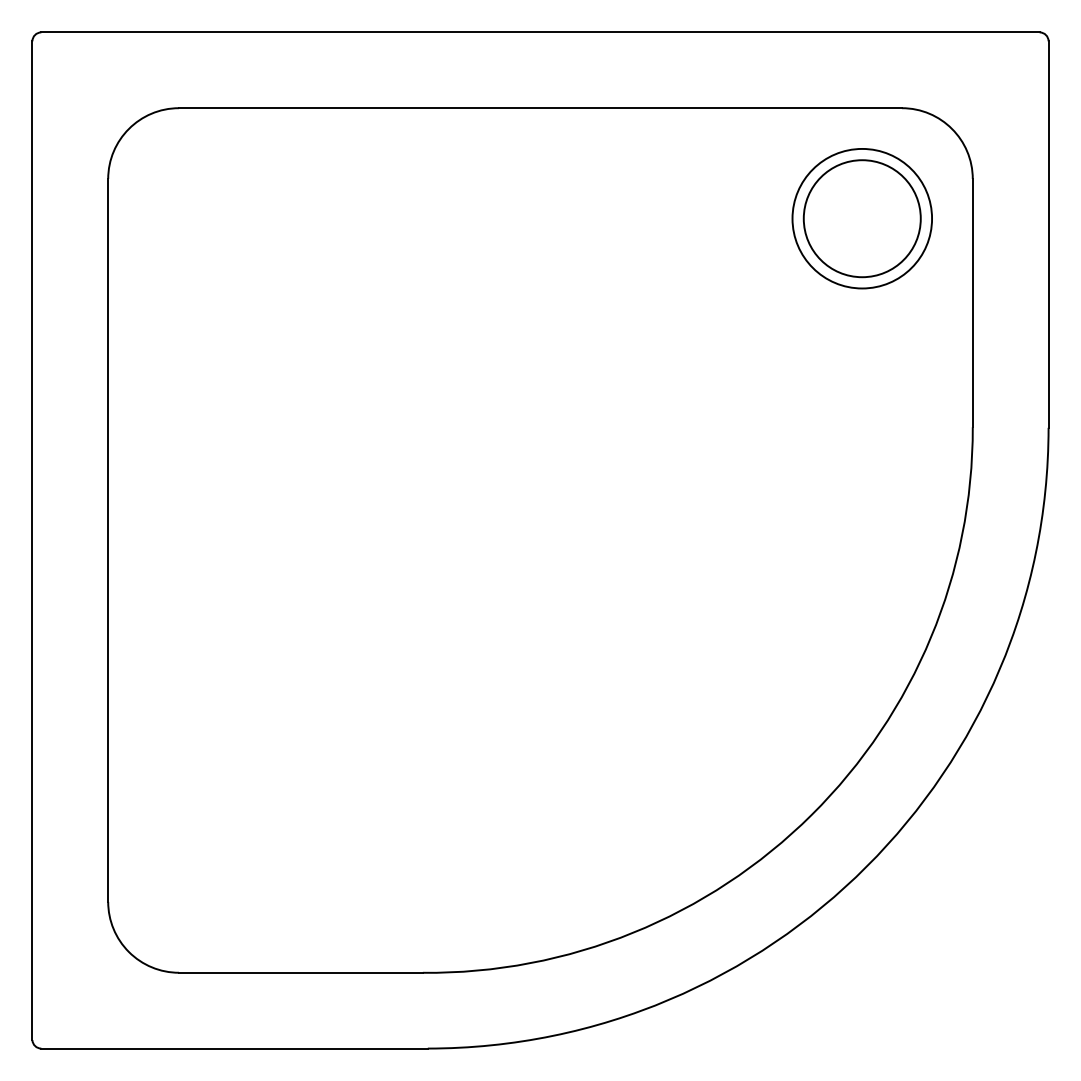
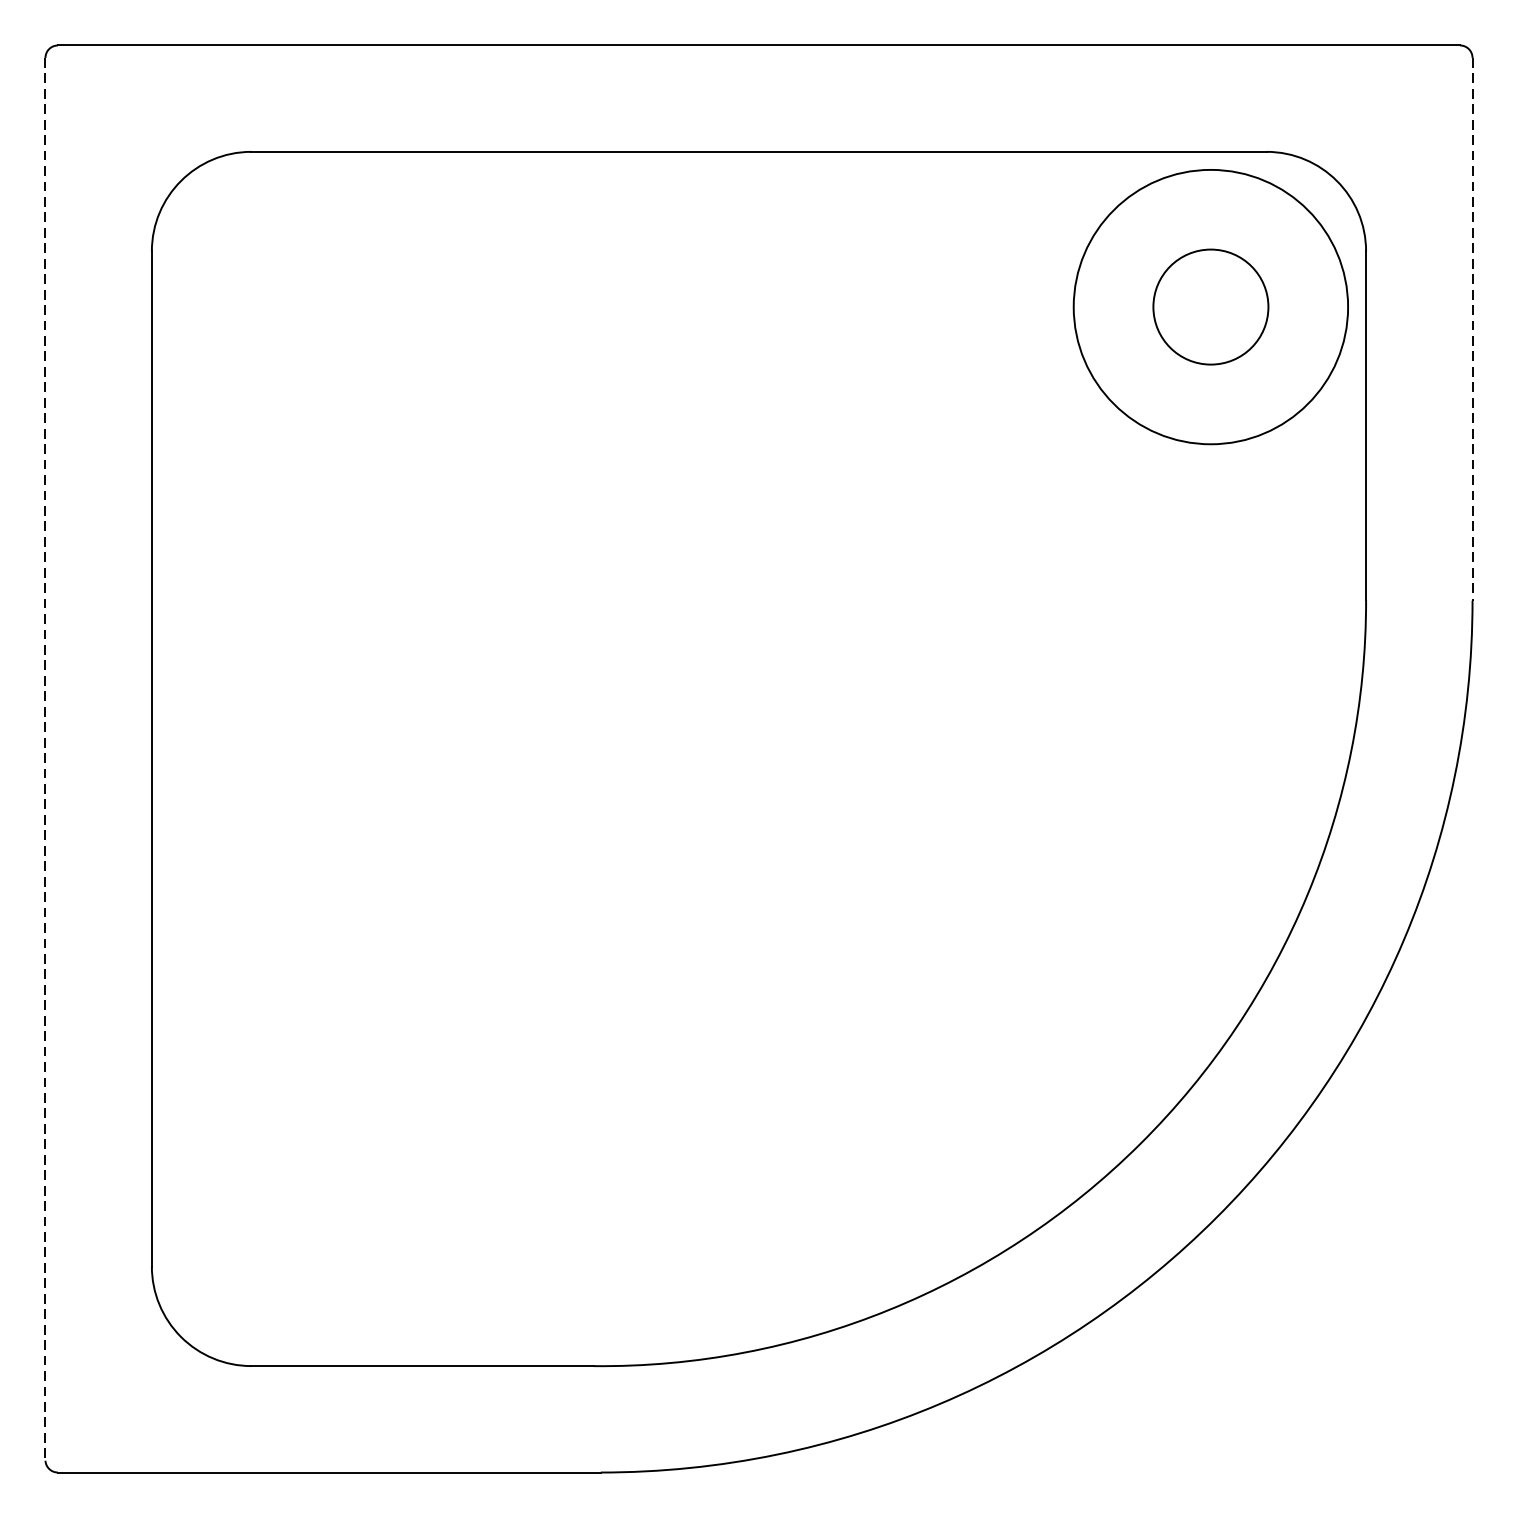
circle: (861, 218) -> (1209, 306), size x0.7
circle: (862, 218) -> (1211, 306), size x1.4
line: (1048, 235) -> (1472, 330), solid -> dashed
line: (32, 541) -> (45, 760), solid -> dashed

